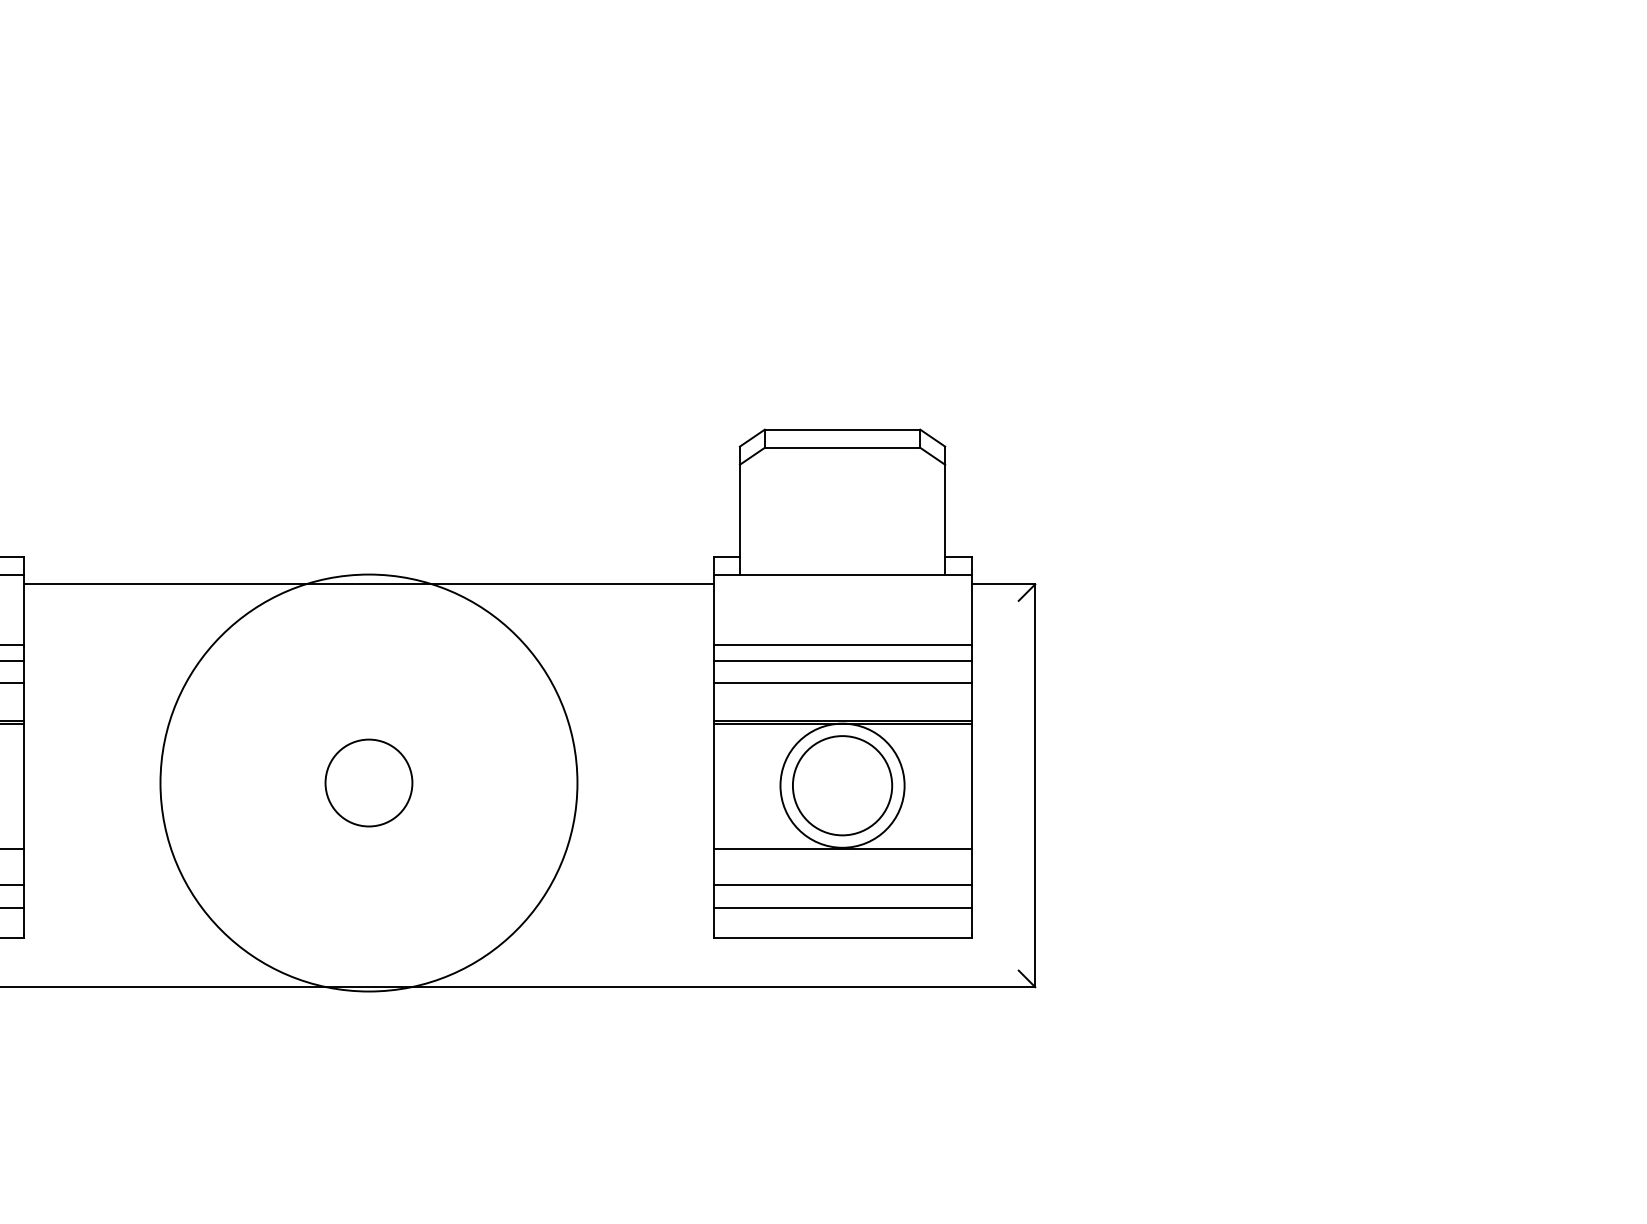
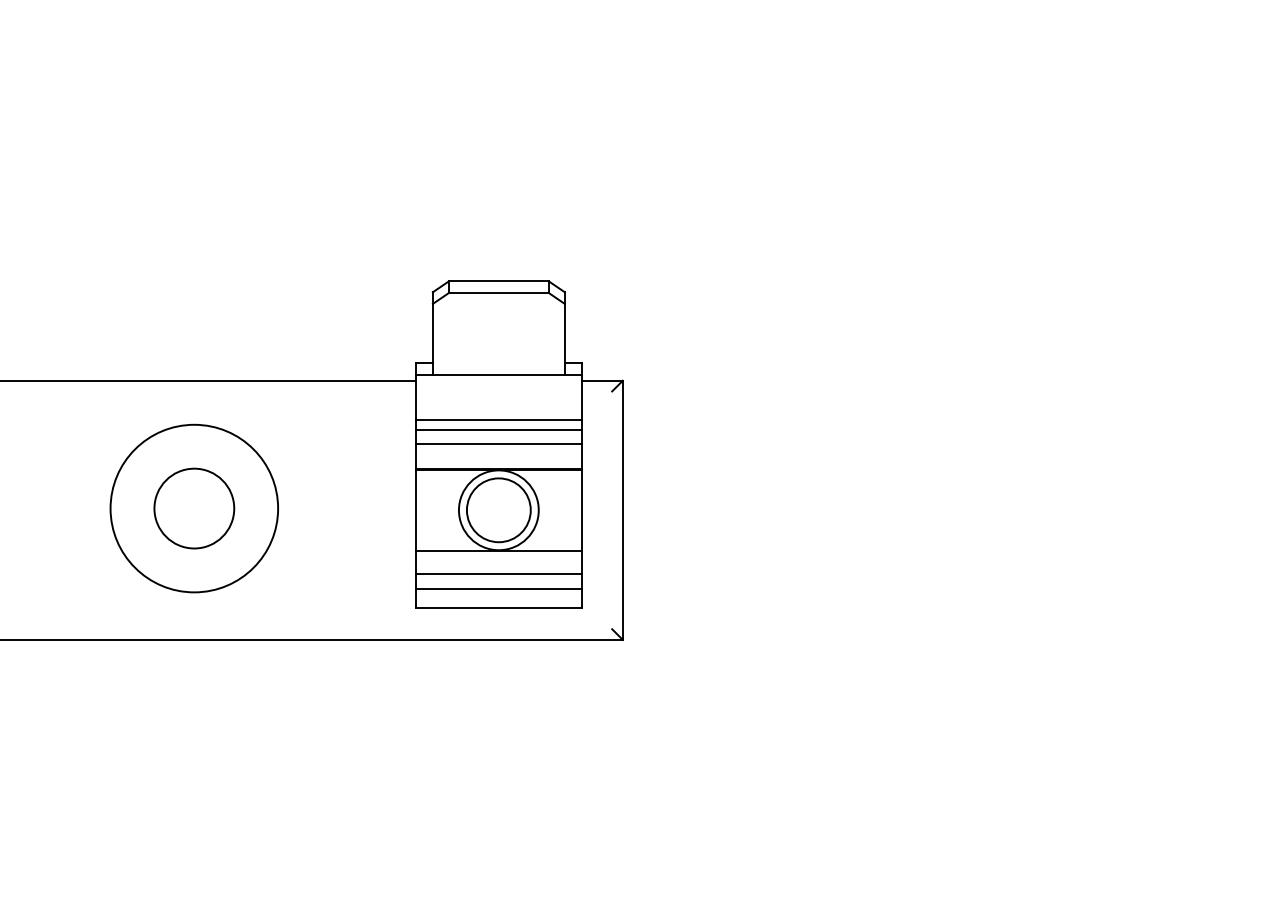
circle: (369, 782) -> (194, 508), size x0.62
circle: (369, 782) -> (194, 508), size x1.43

